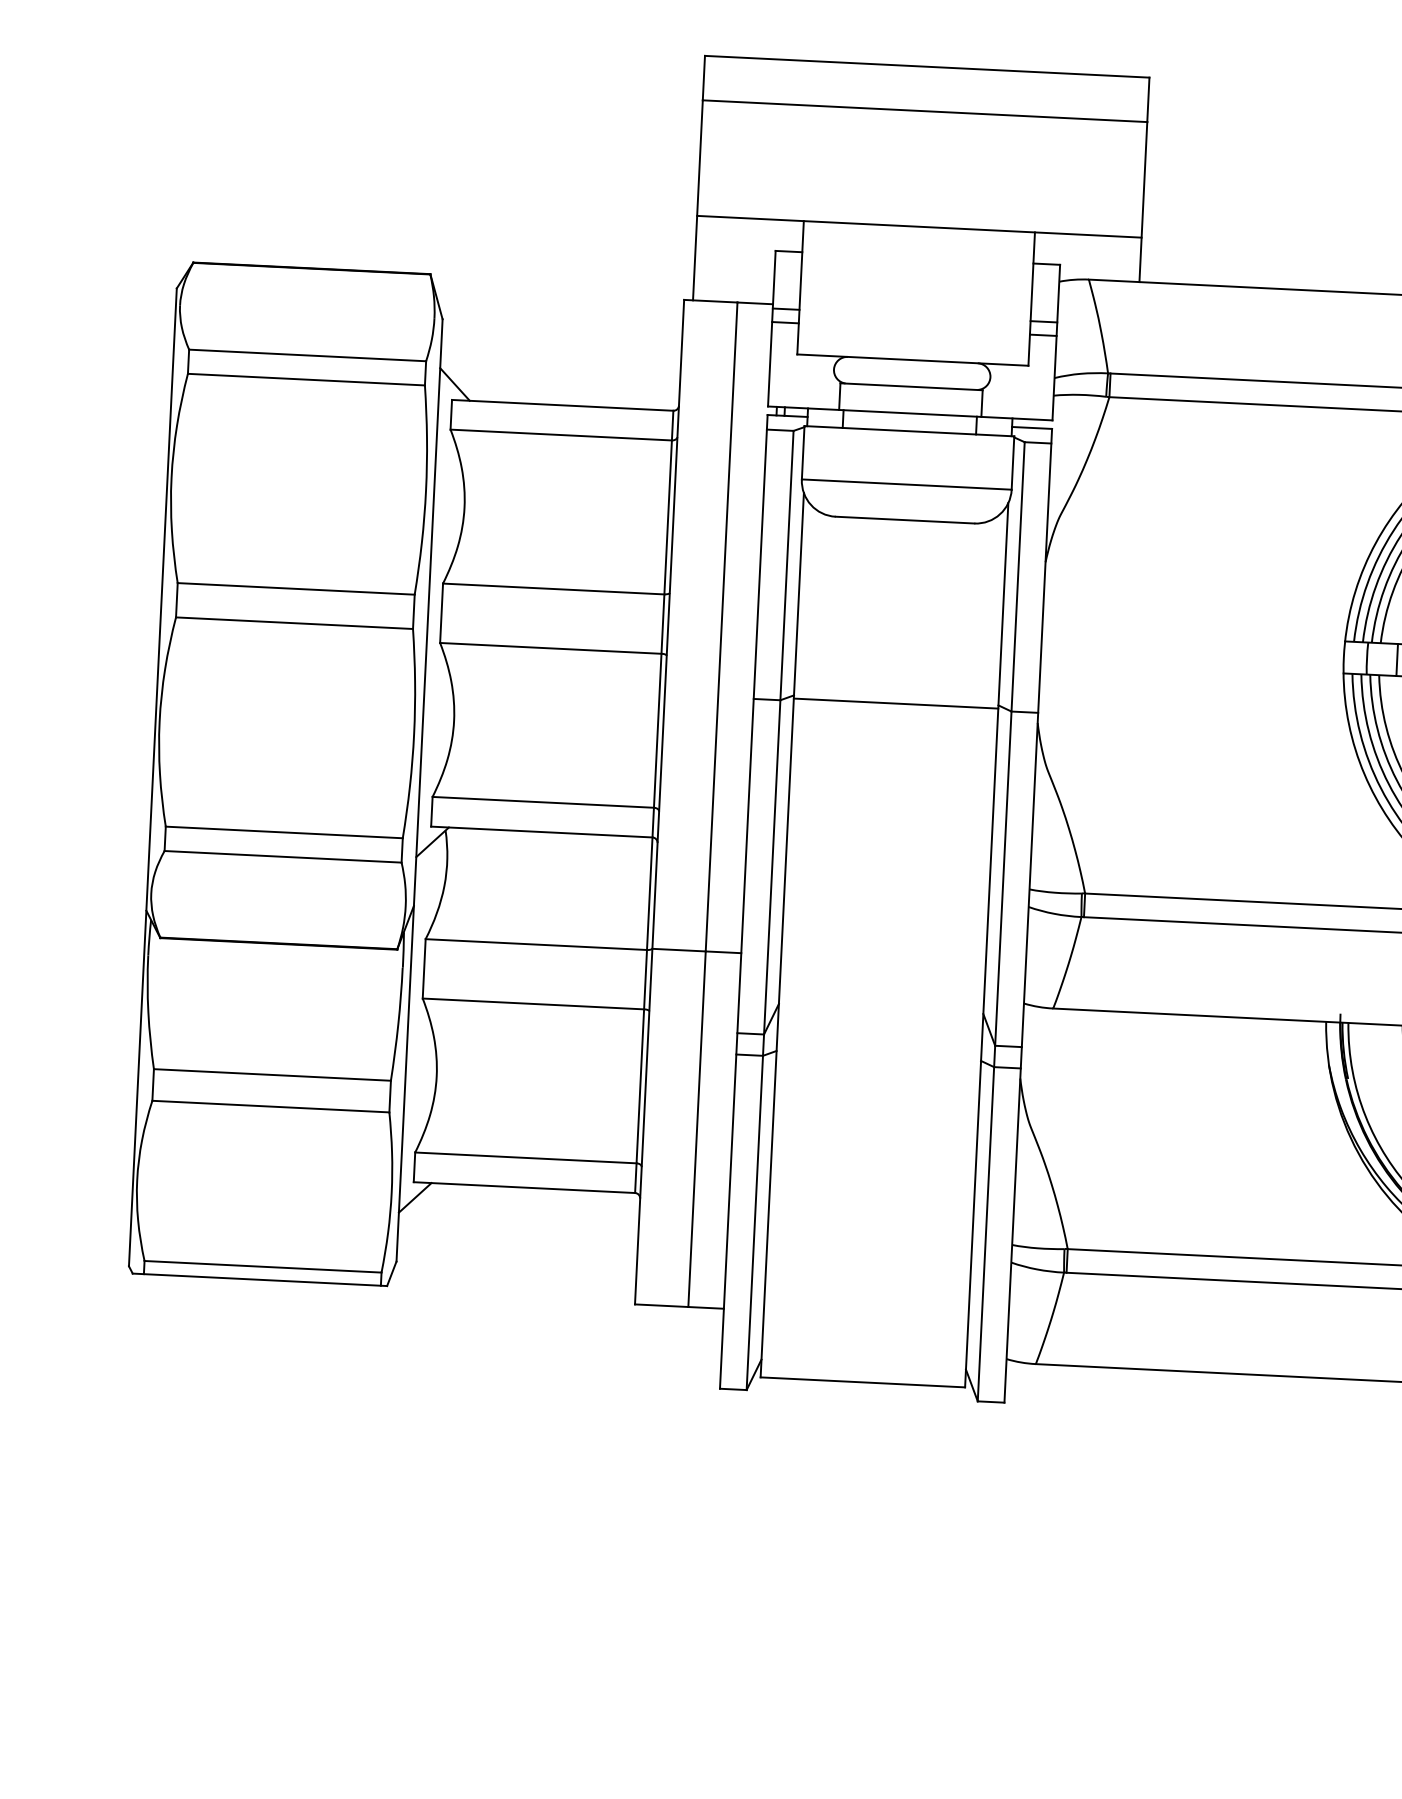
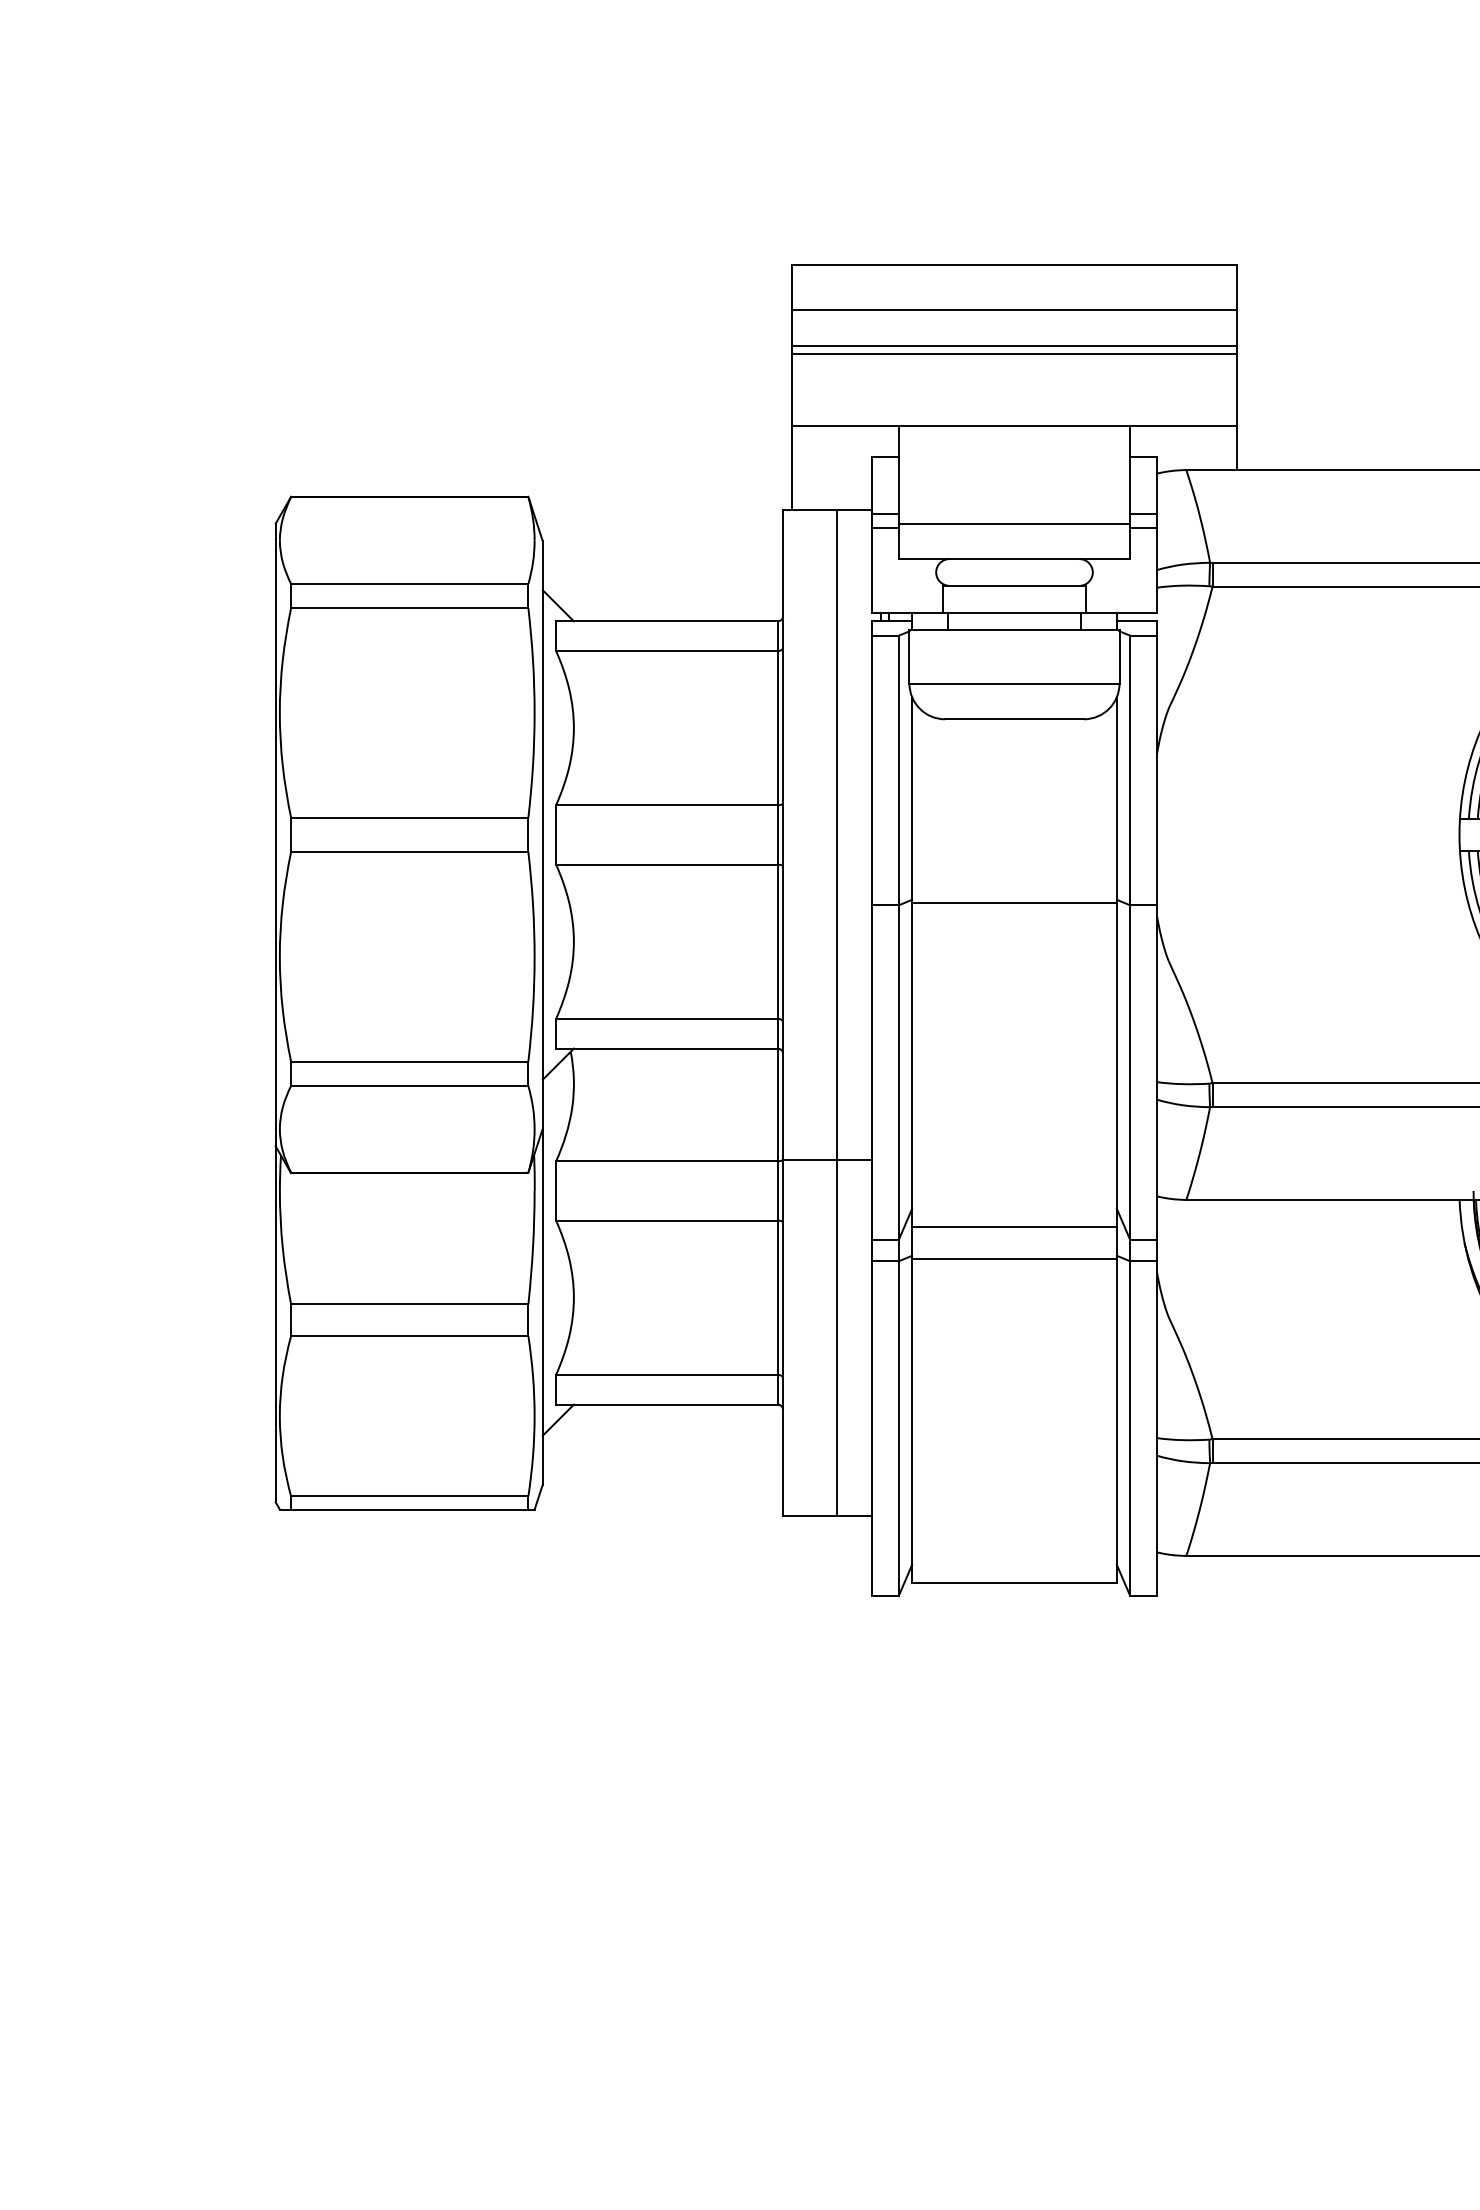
line: (923, 146) -> (1014, 345), added
line: (922, 155) -> (1014, 354), added
line: (914, 324) -> (1014, 523), added
line: (880, 1026) -> (1014, 1226), added
line: (878, 1058) -> (1014, 1258), added

